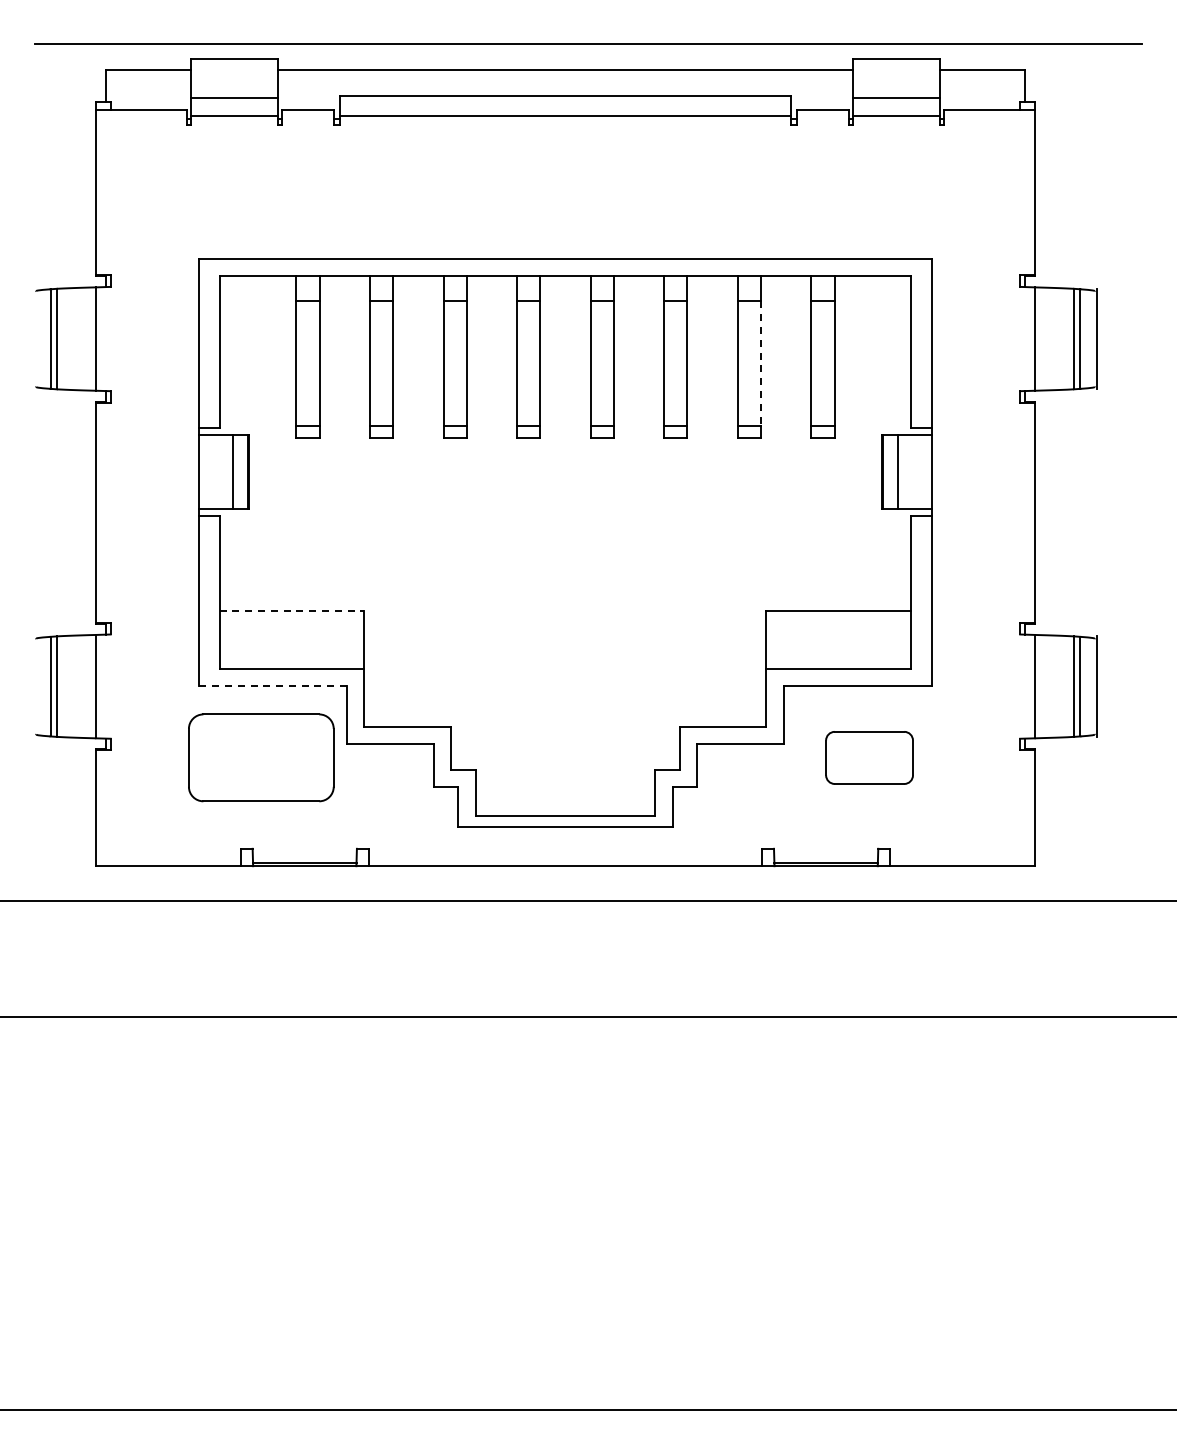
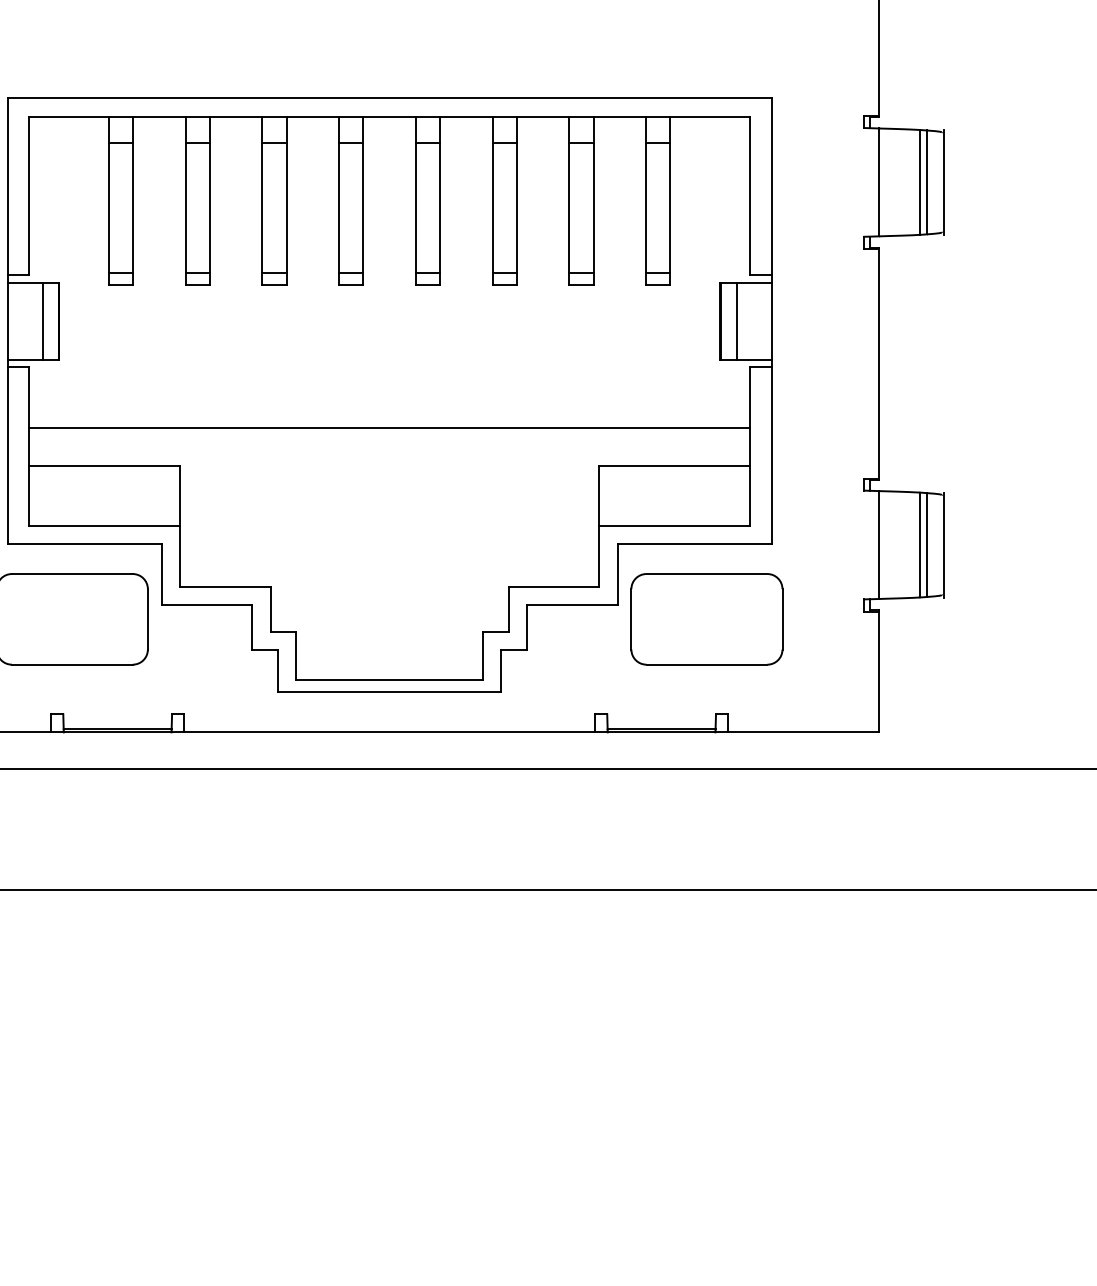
line: (760, 363) -> (593, 207), dashed -> solid
line: (565, 574) -> (389, 428), added
line: (292, 610) -> (104, 465), dashed -> solid
line: (273, 686) -> (85, 544), dashed -> solid
part: (869, 757) -> (706, 618), size x1.67

